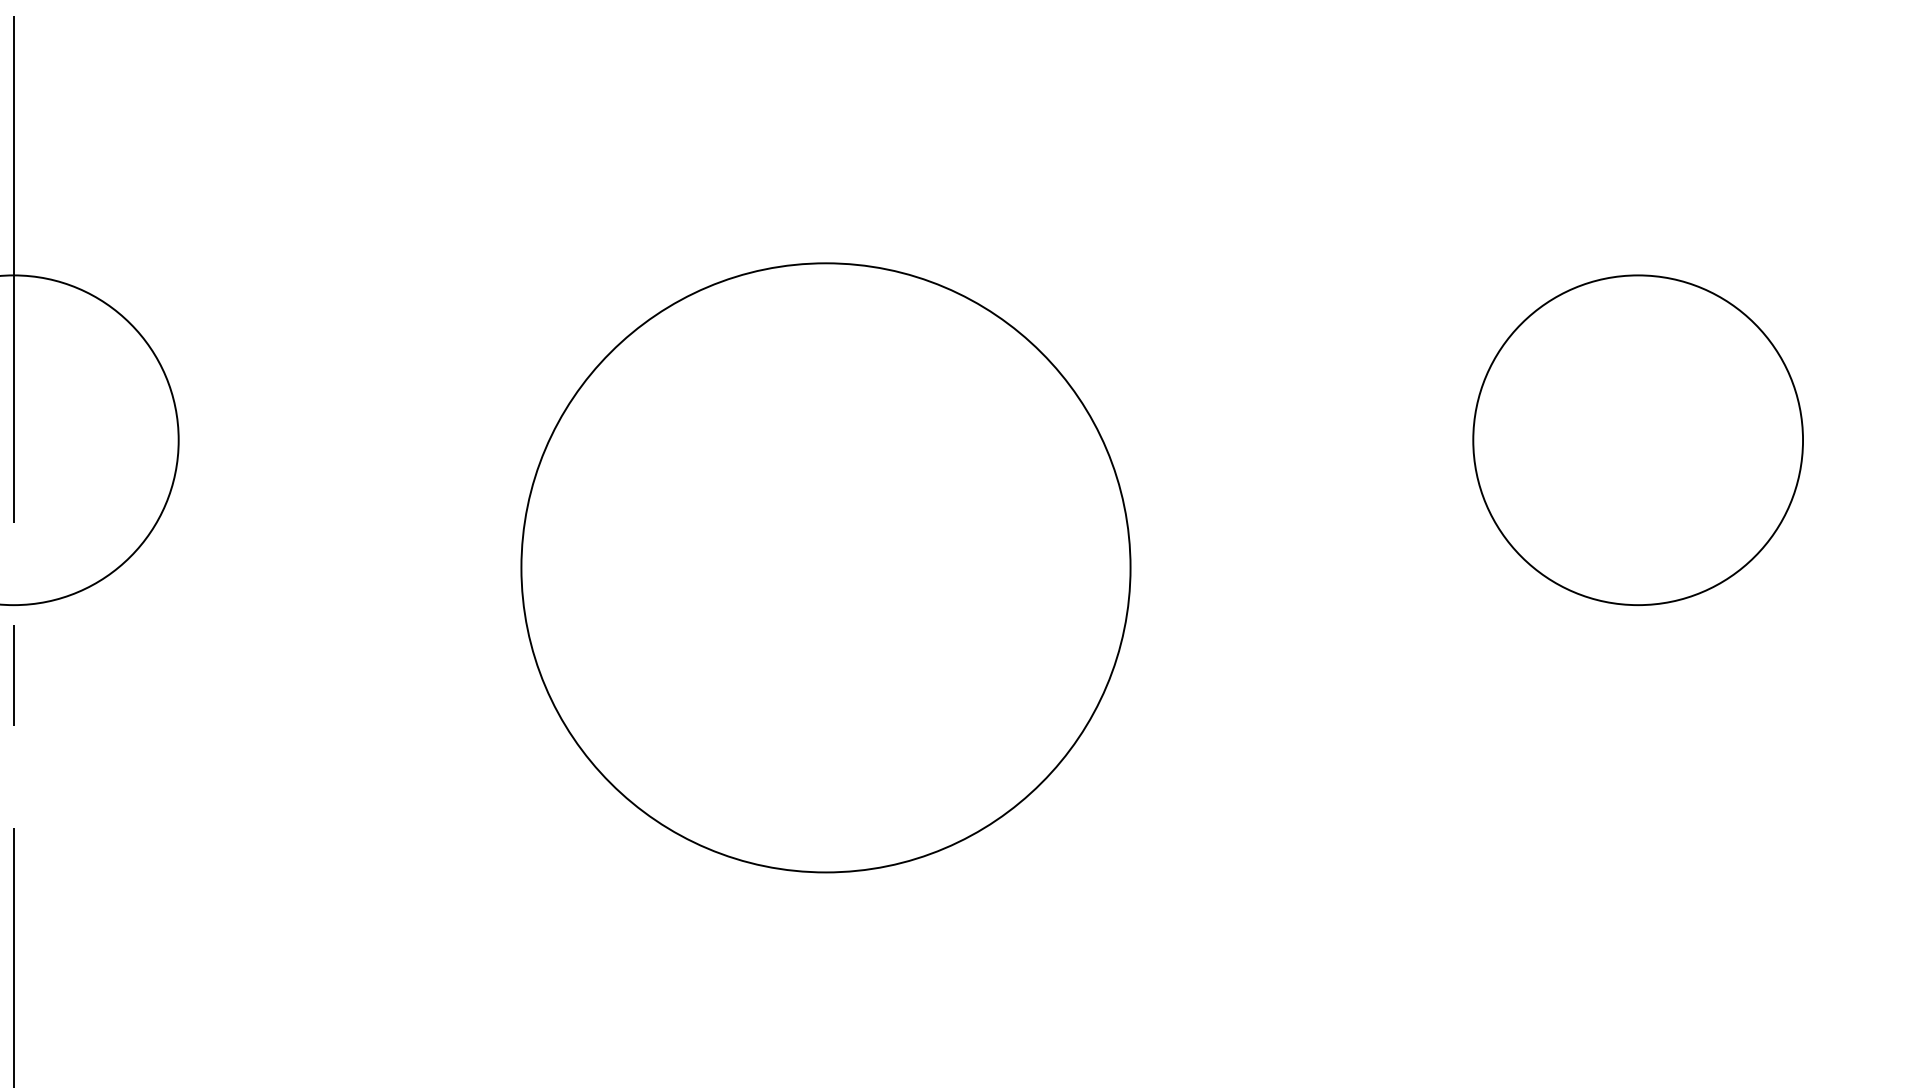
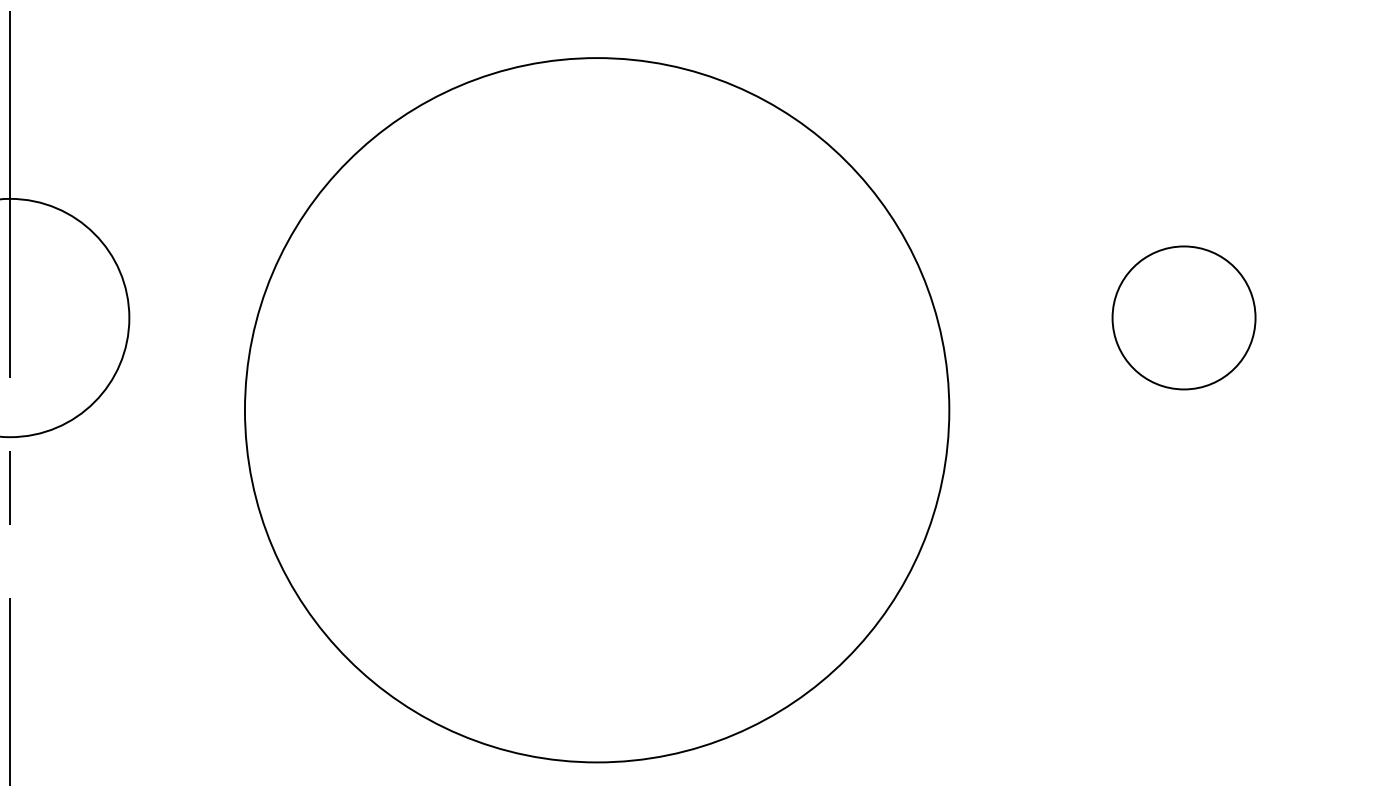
circle: (1637, 439) -> (1183, 317), size x0.6
circle: (825, 567) -> (596, 409), size x1.6

